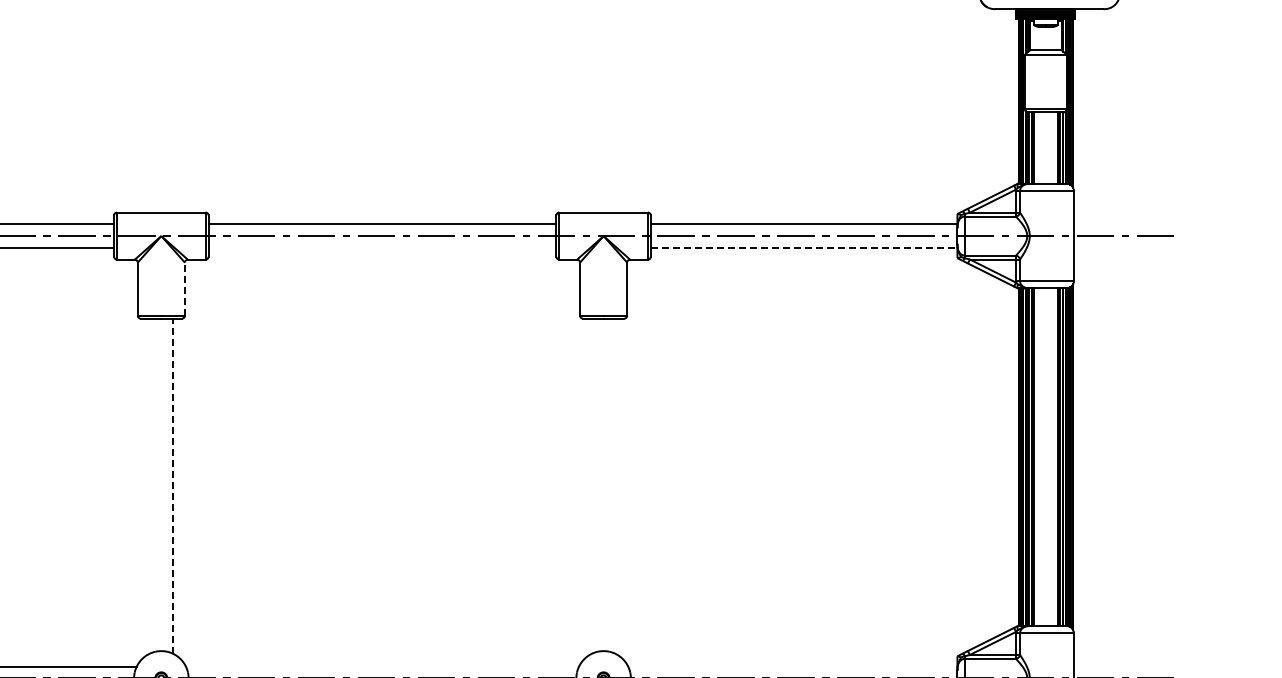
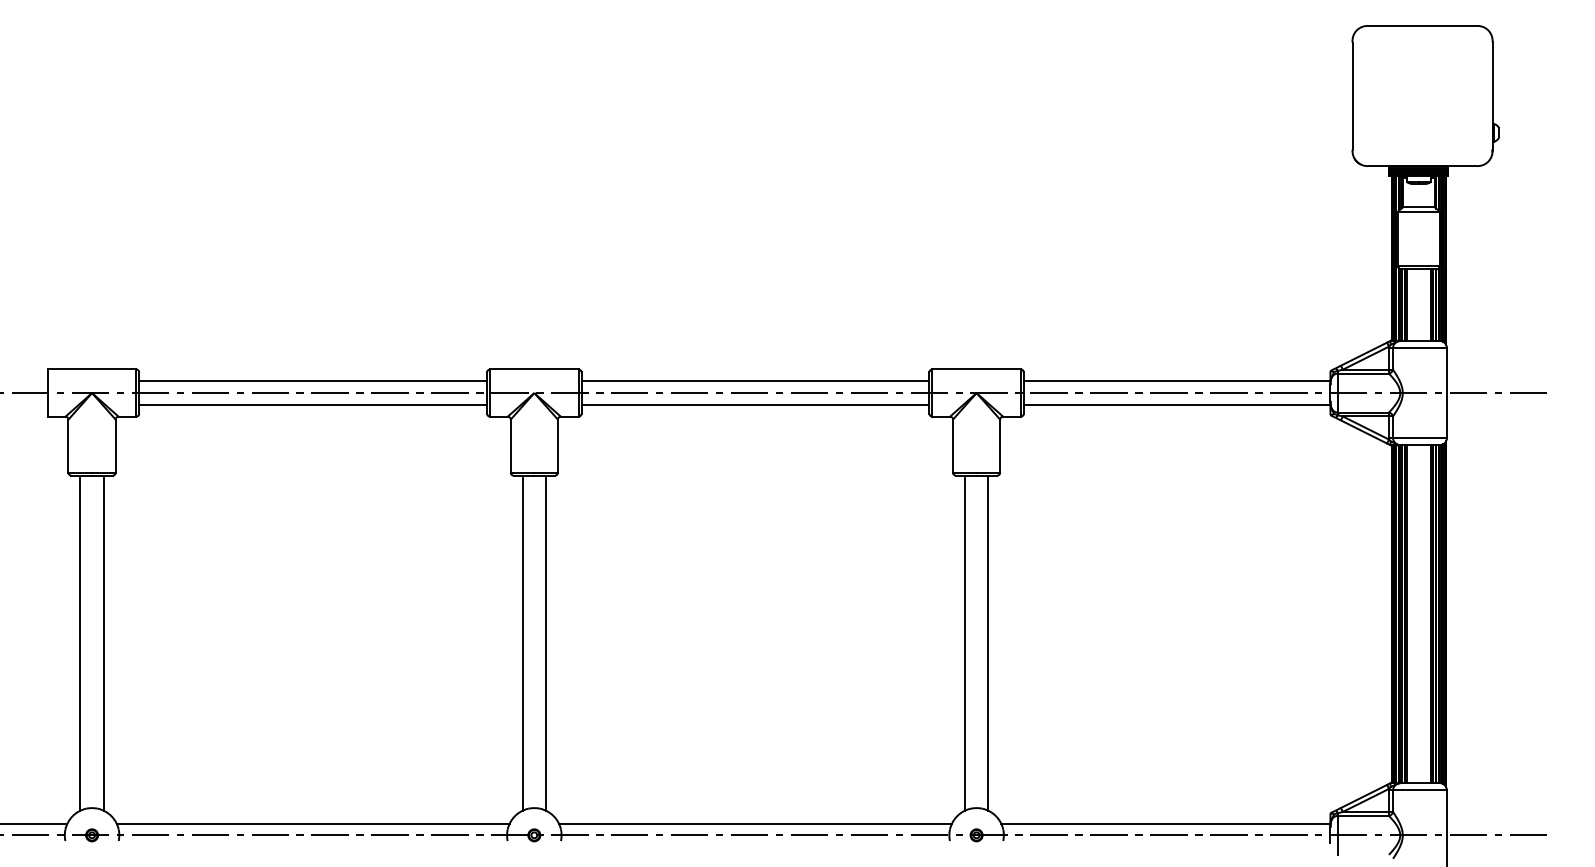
line: (382, 247) -> (755, 404), added
line: (804, 247) -> (1177, 404), dashed -> solid
line: (184, 289) -> (557, 446), dashed -> solid
line: (149, 485) -> (522, 642), added
line: (591, 485) -> (964, 642), added
line: (615, 485) -> (988, 642), added
line: (173, 486) -> (546, 643), dashed -> solid
line: (382, 666) -> (755, 823), added
line: (792, 666) -> (1165, 823), added

